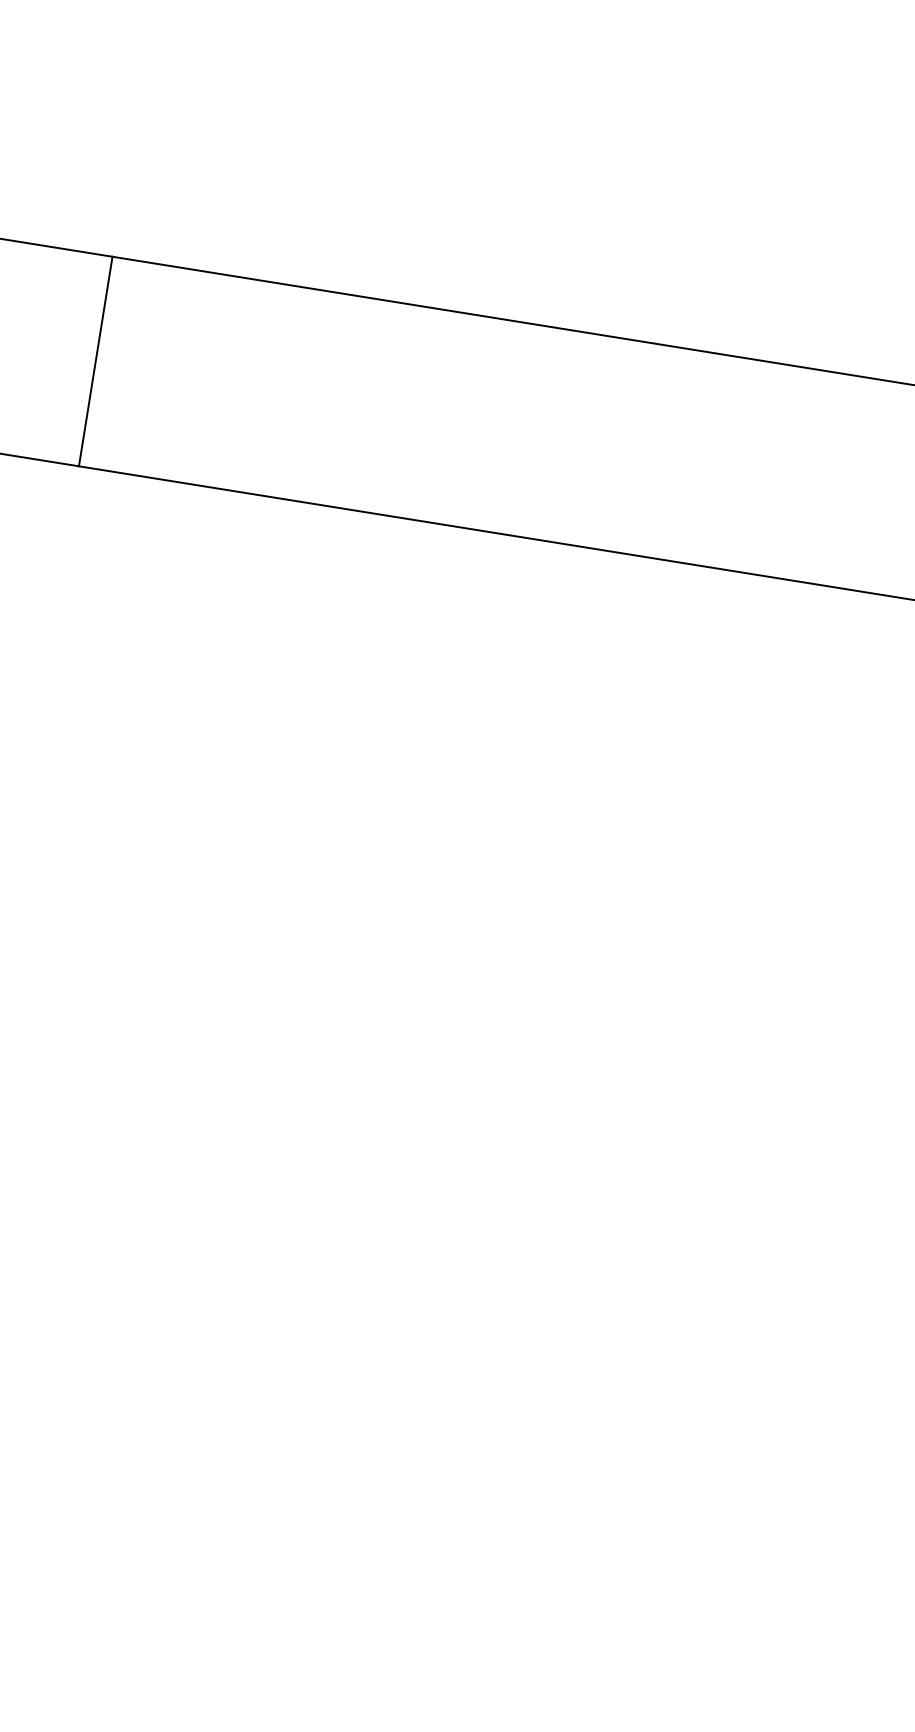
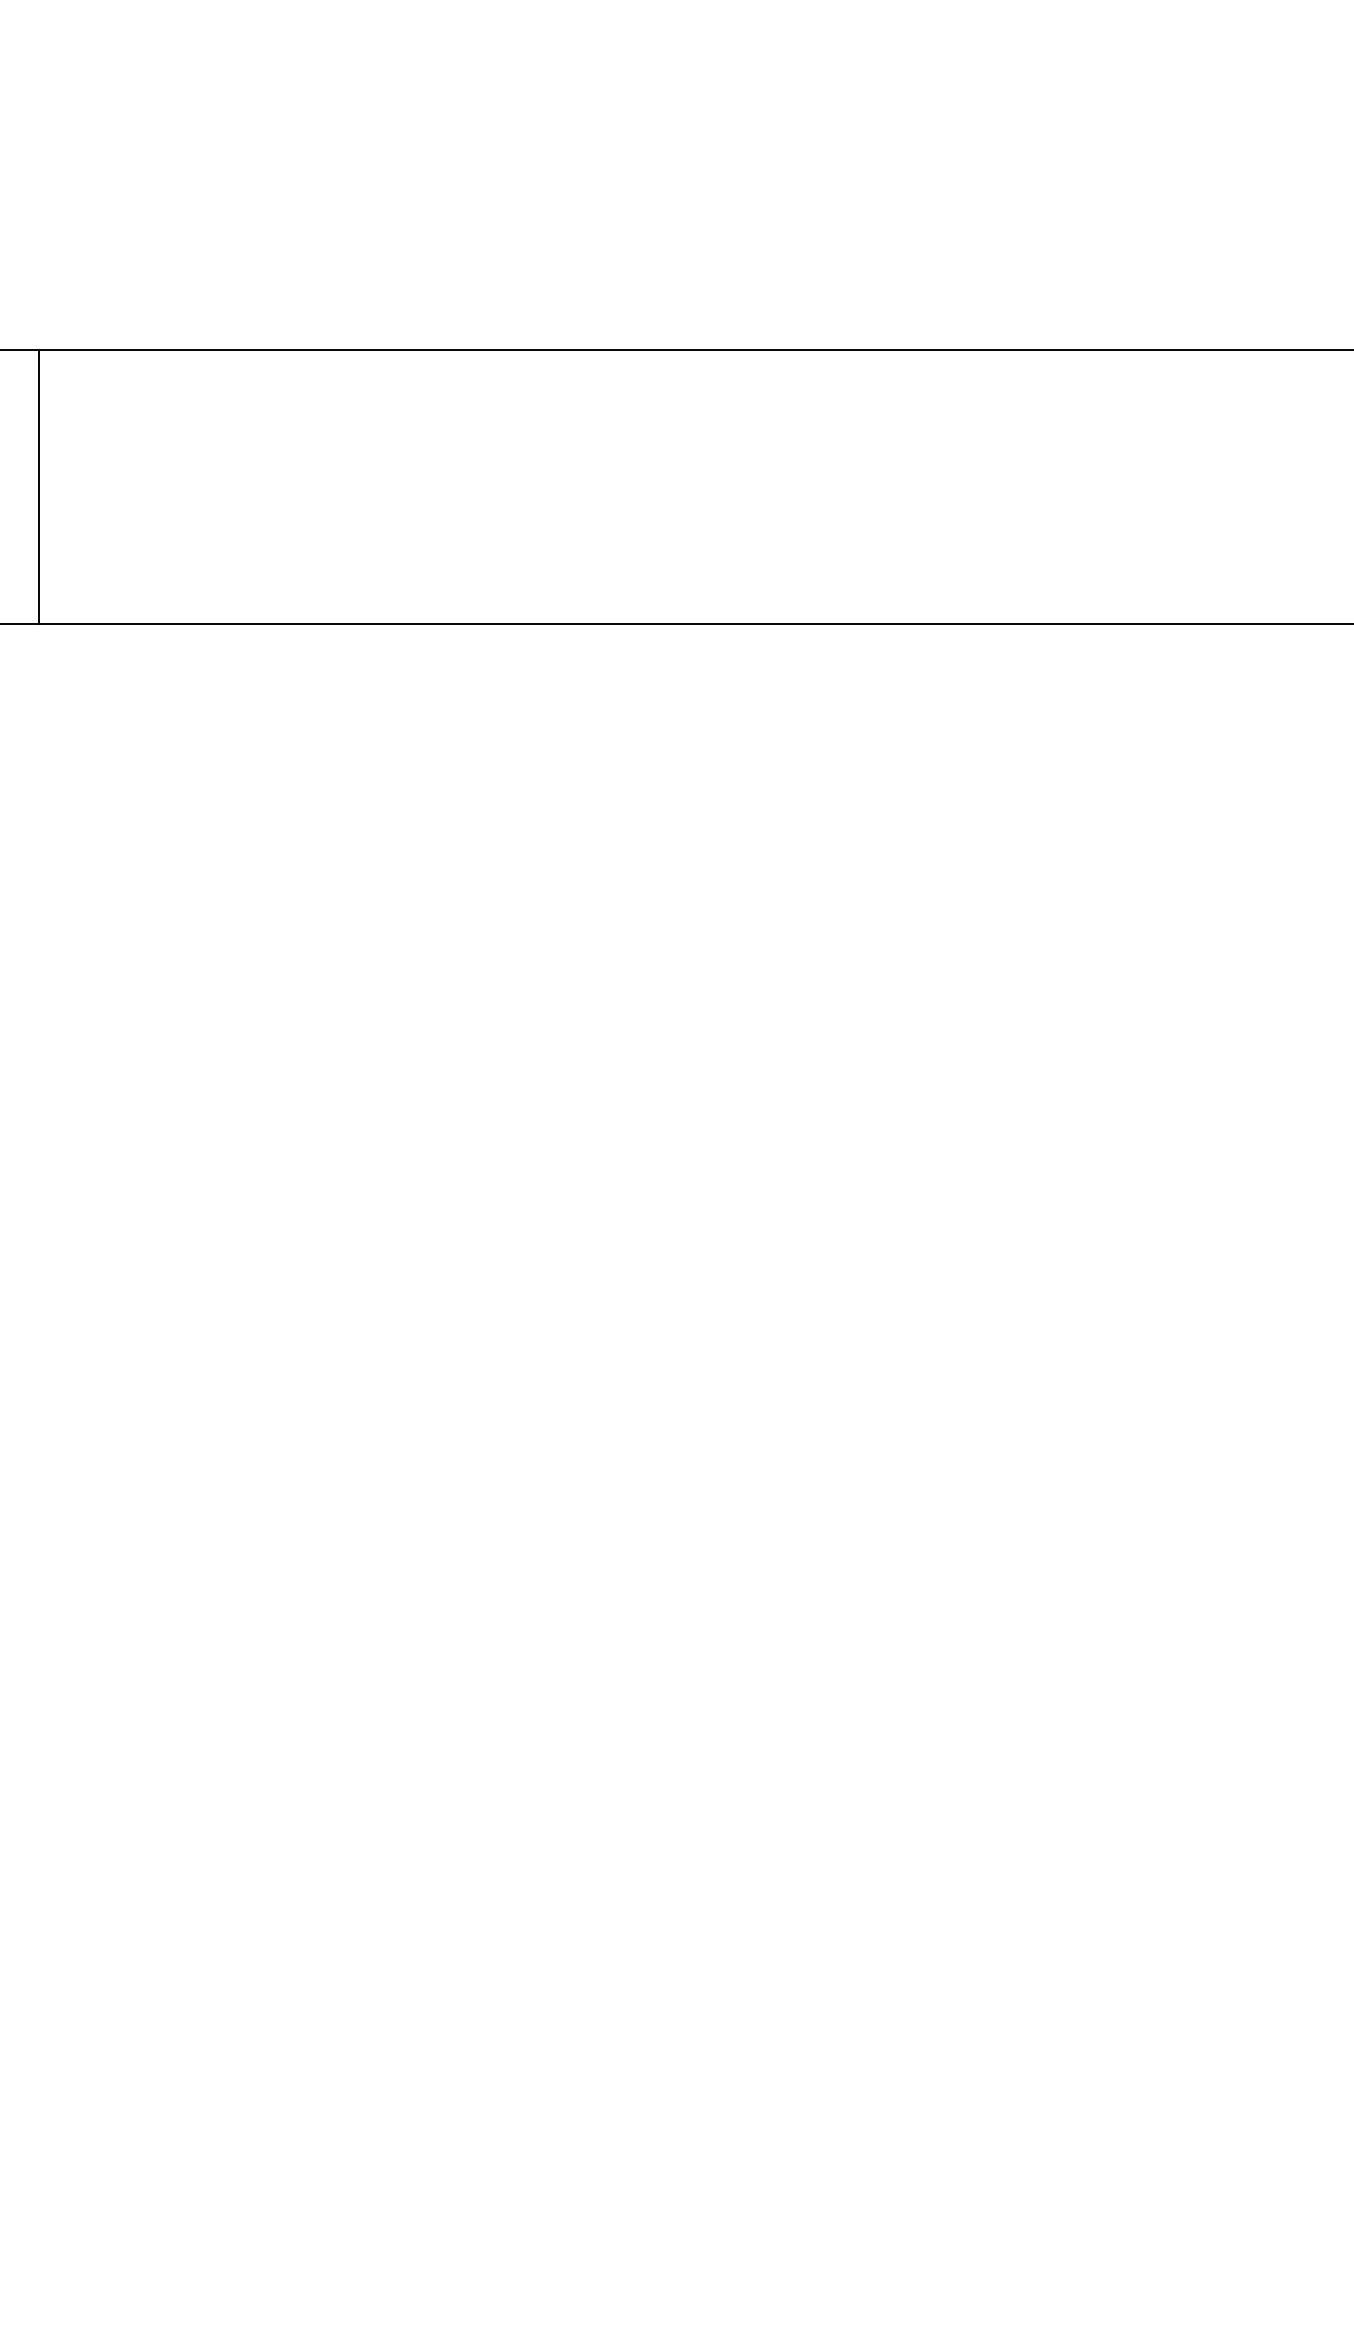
line: (95, 361) -> (39, 486), moved

